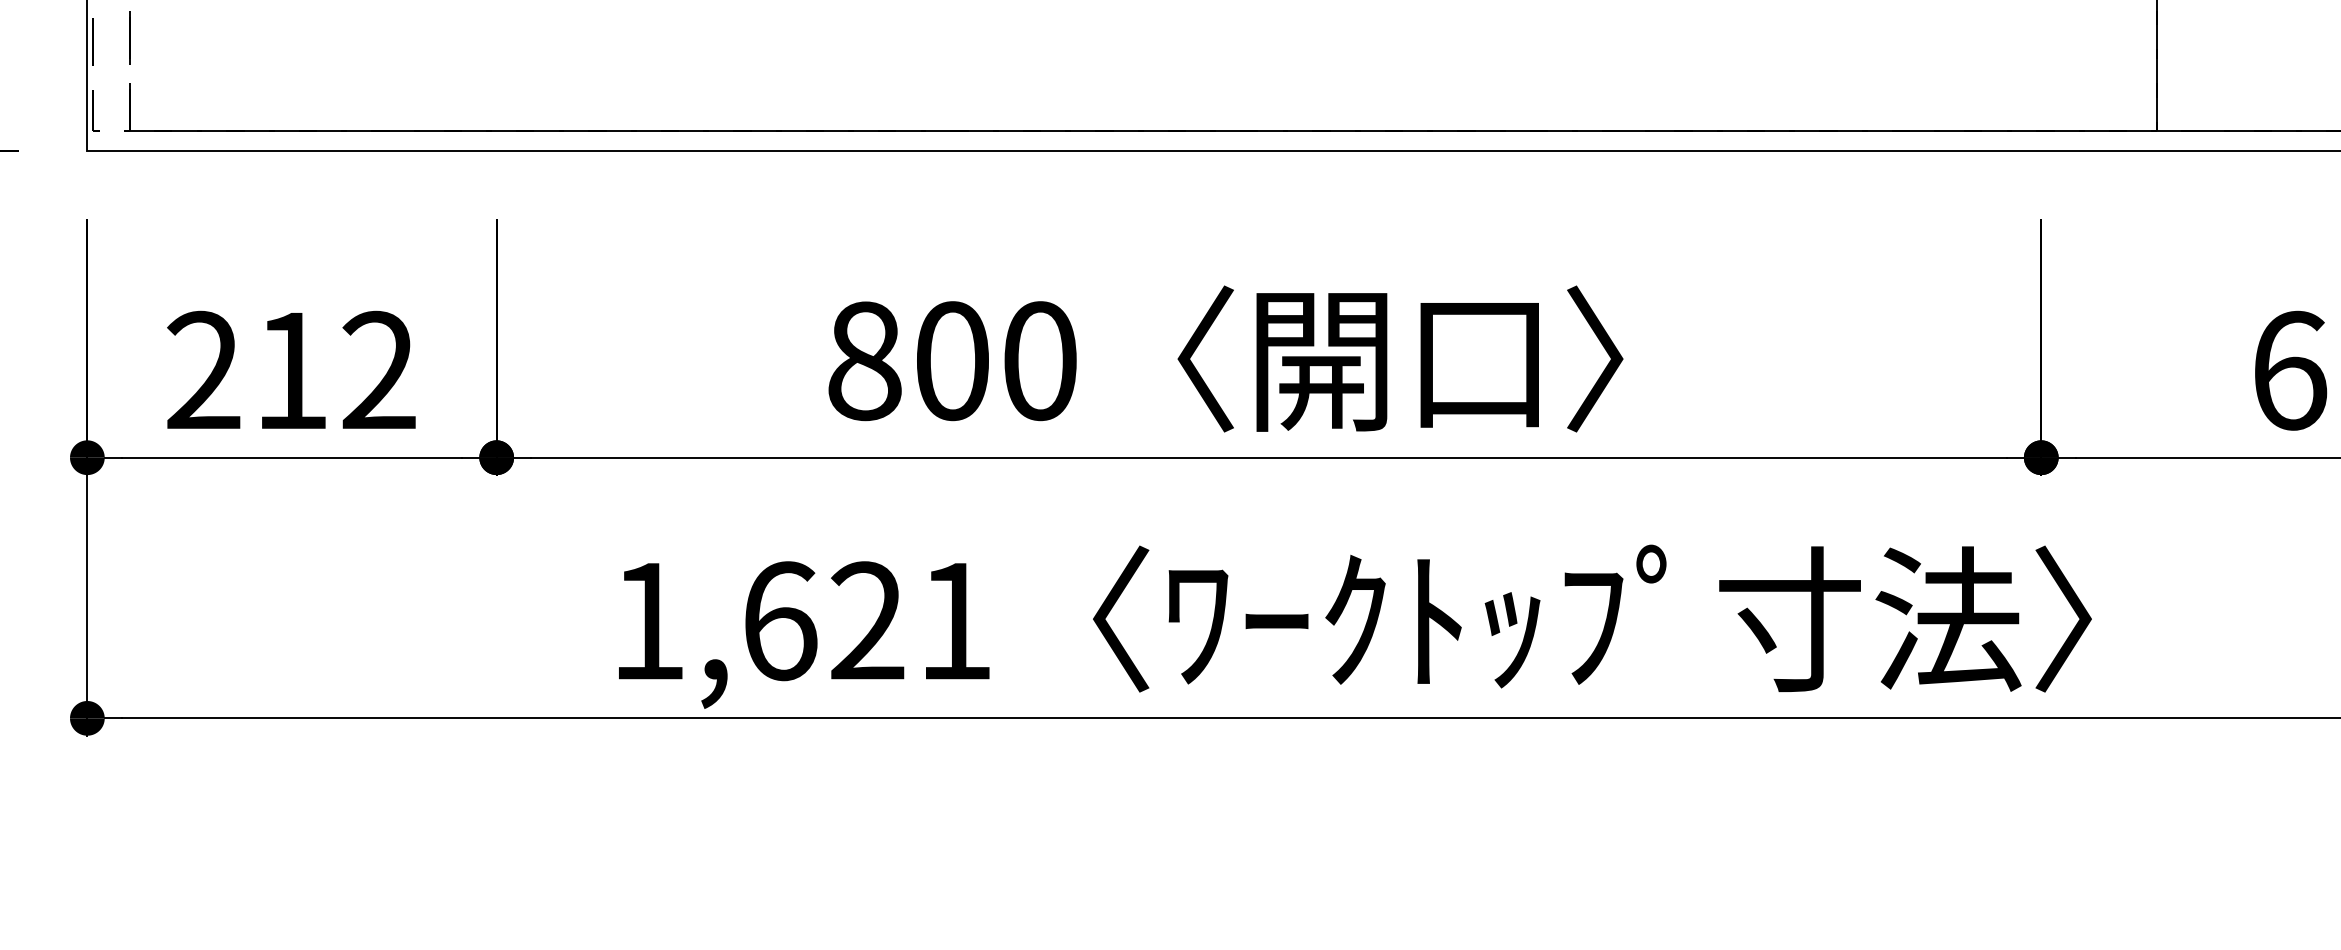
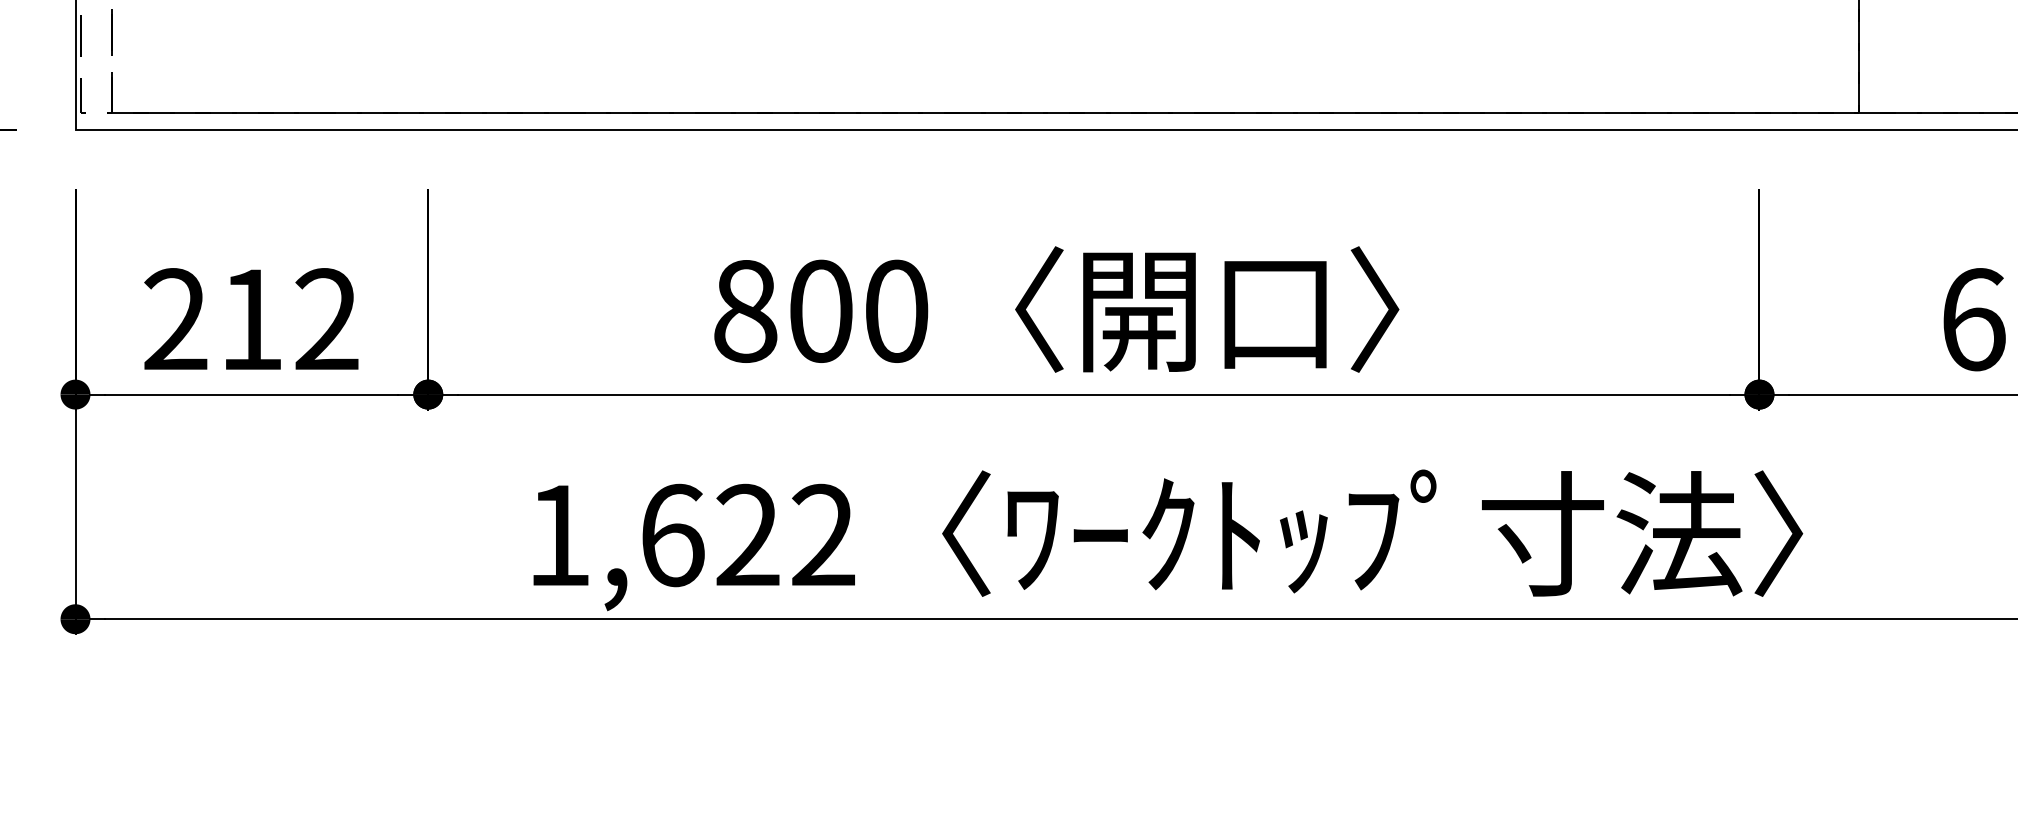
text: (955, 620) -> (823, 534), 1,621 -> 1,622

